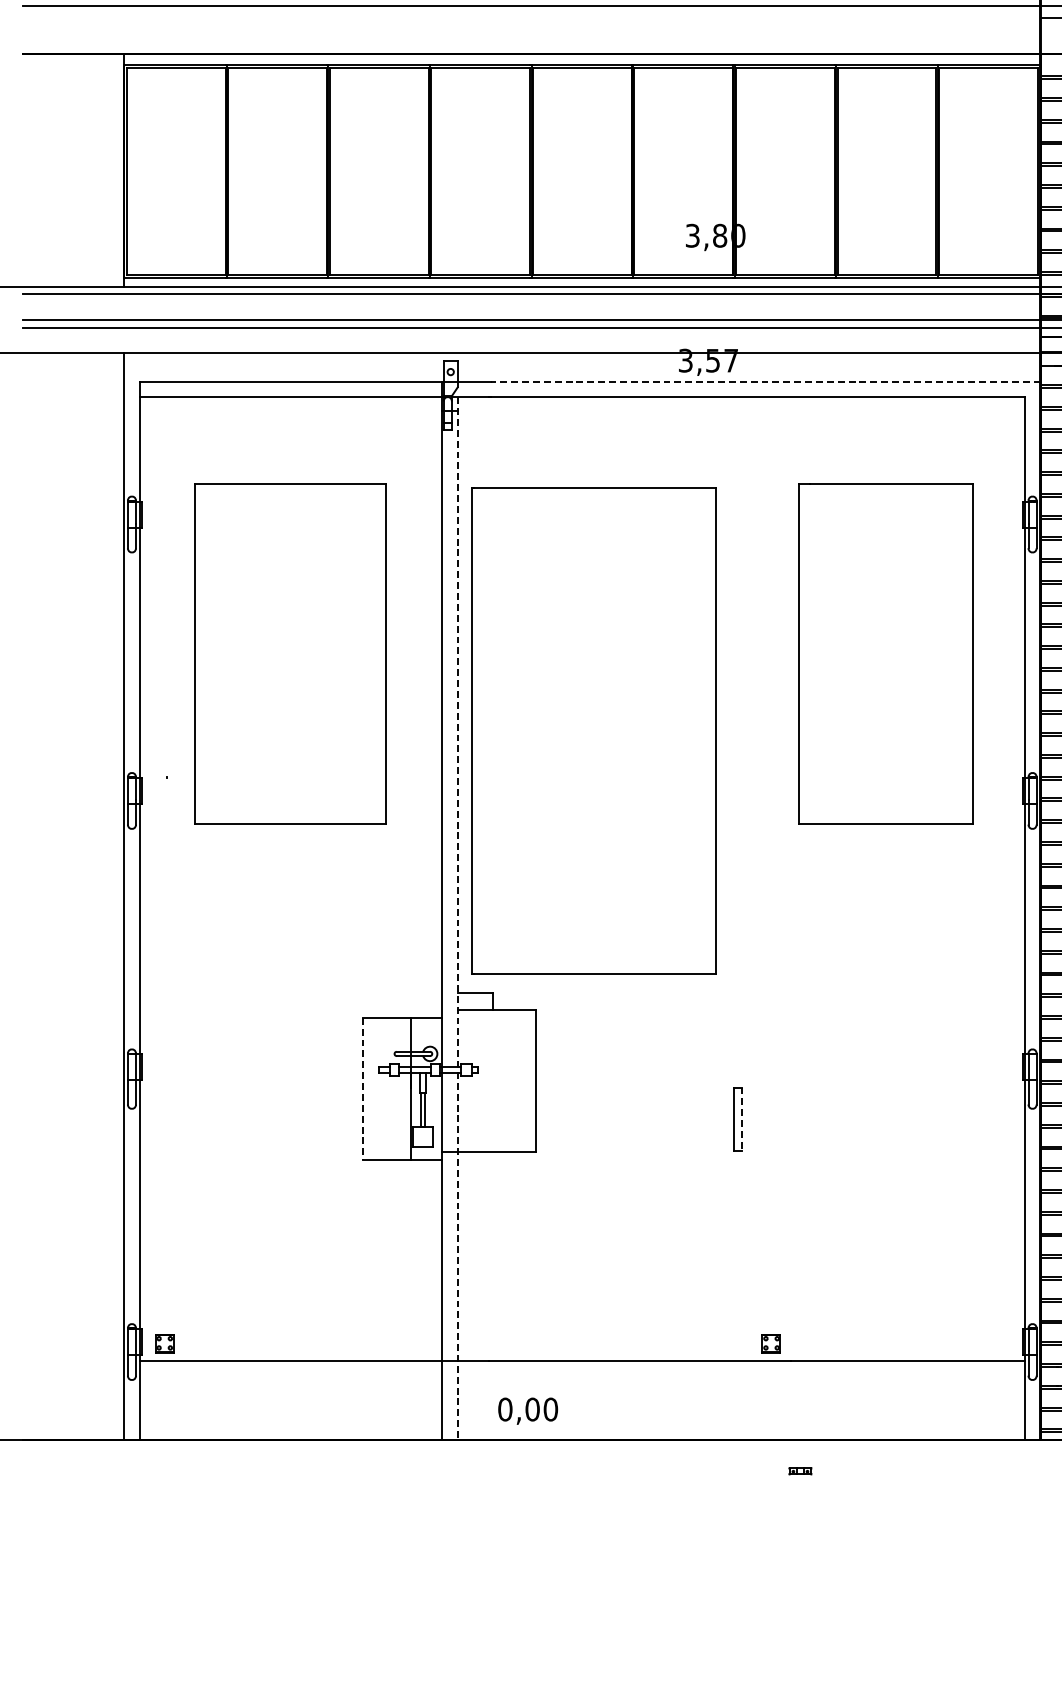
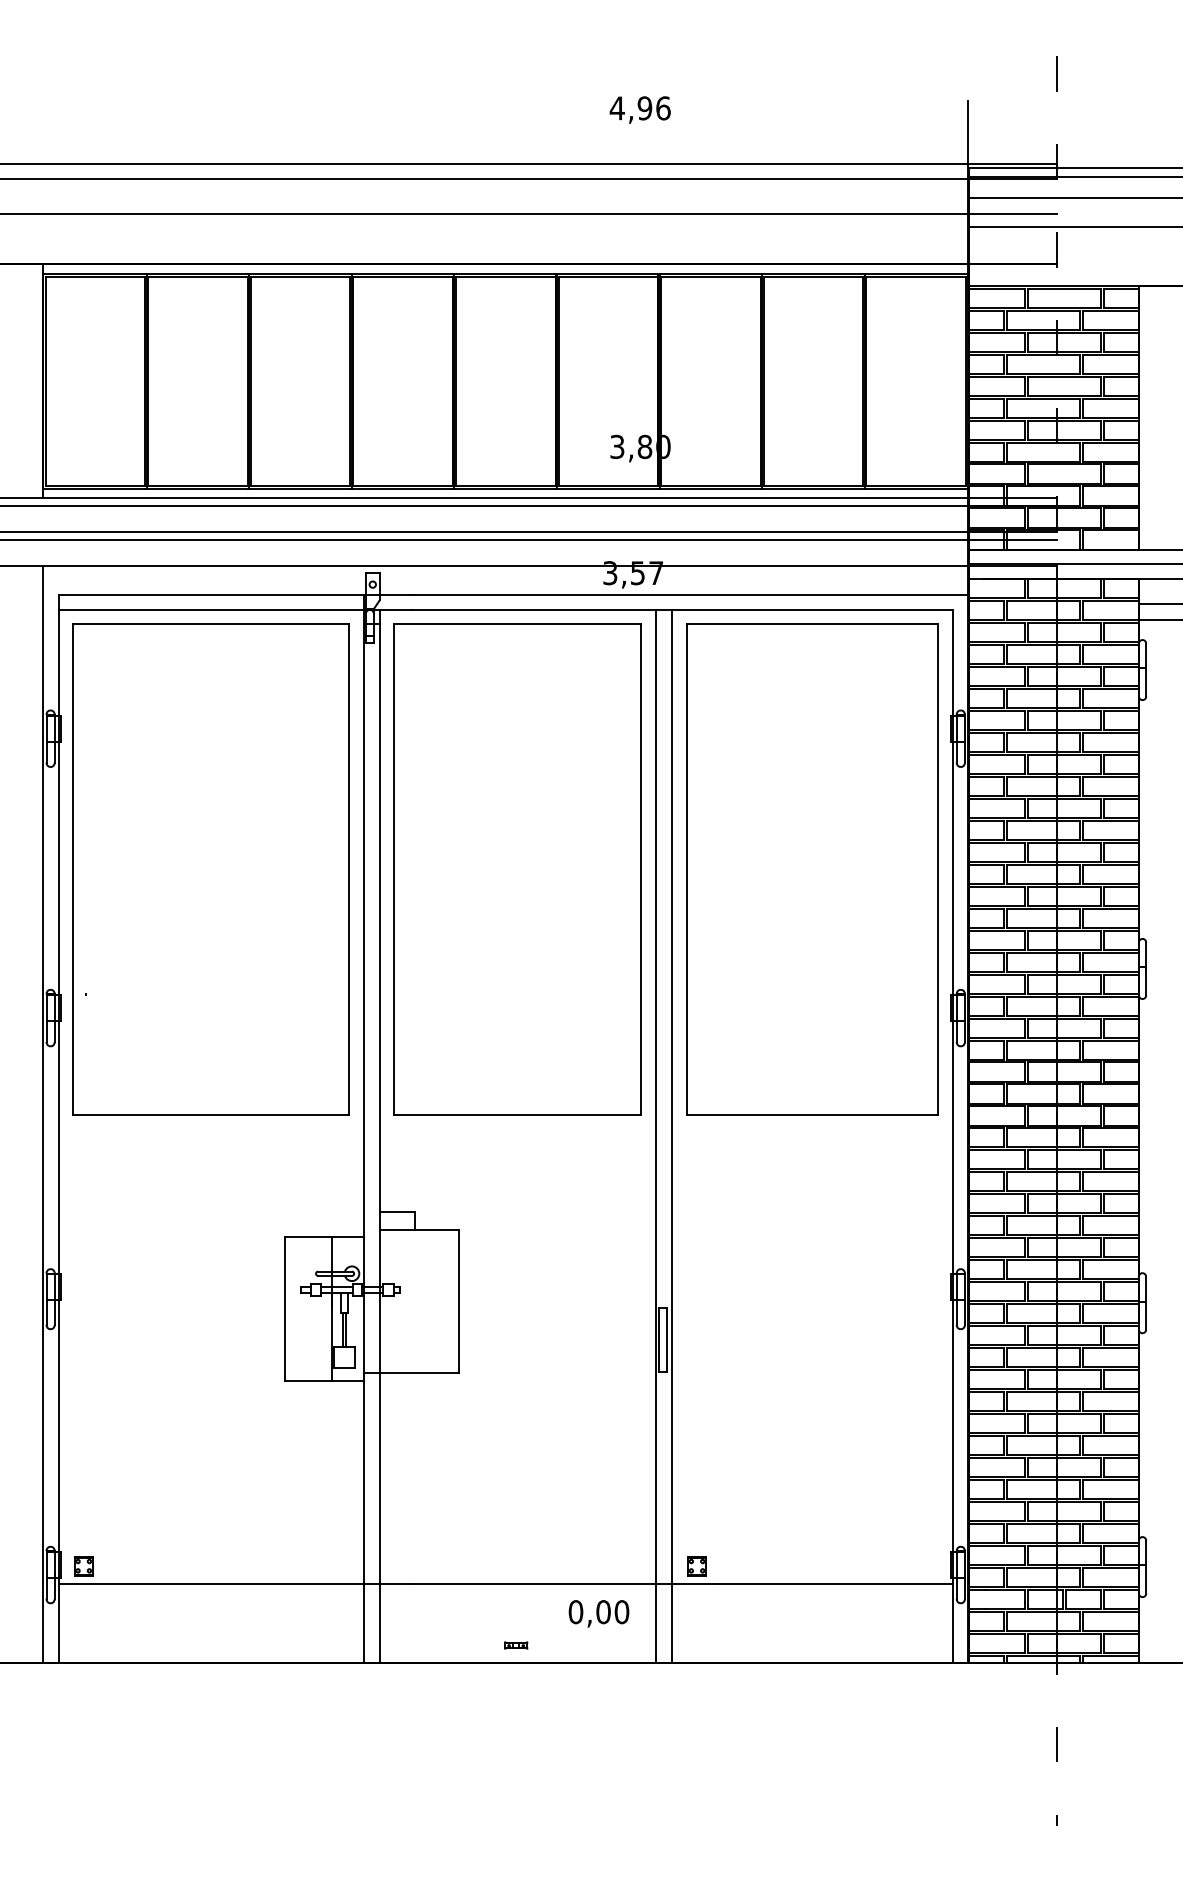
line: (766, 381) -> (691, 594), dashed -> solid
part: (290, 653) -> (210, 869), size x1.43
part: (885, 653) -> (812, 869), size x1.43
part: (593, 731) -> (517, 869), moved
line: (730, 917) -> (655, 1135), added
line: (746, 917) -> (671, 1135), added
line: (457, 918) -> (379, 1136), dashed -> solid
line: (363, 1089) -> (284, 1309), dashed -> solid
line: (741, 1119) -> (666, 1340), dashed -> solid
text: (527, 1410) -> (598, 1613), moved
part: (800, 1471) -> (516, 1645), moved

